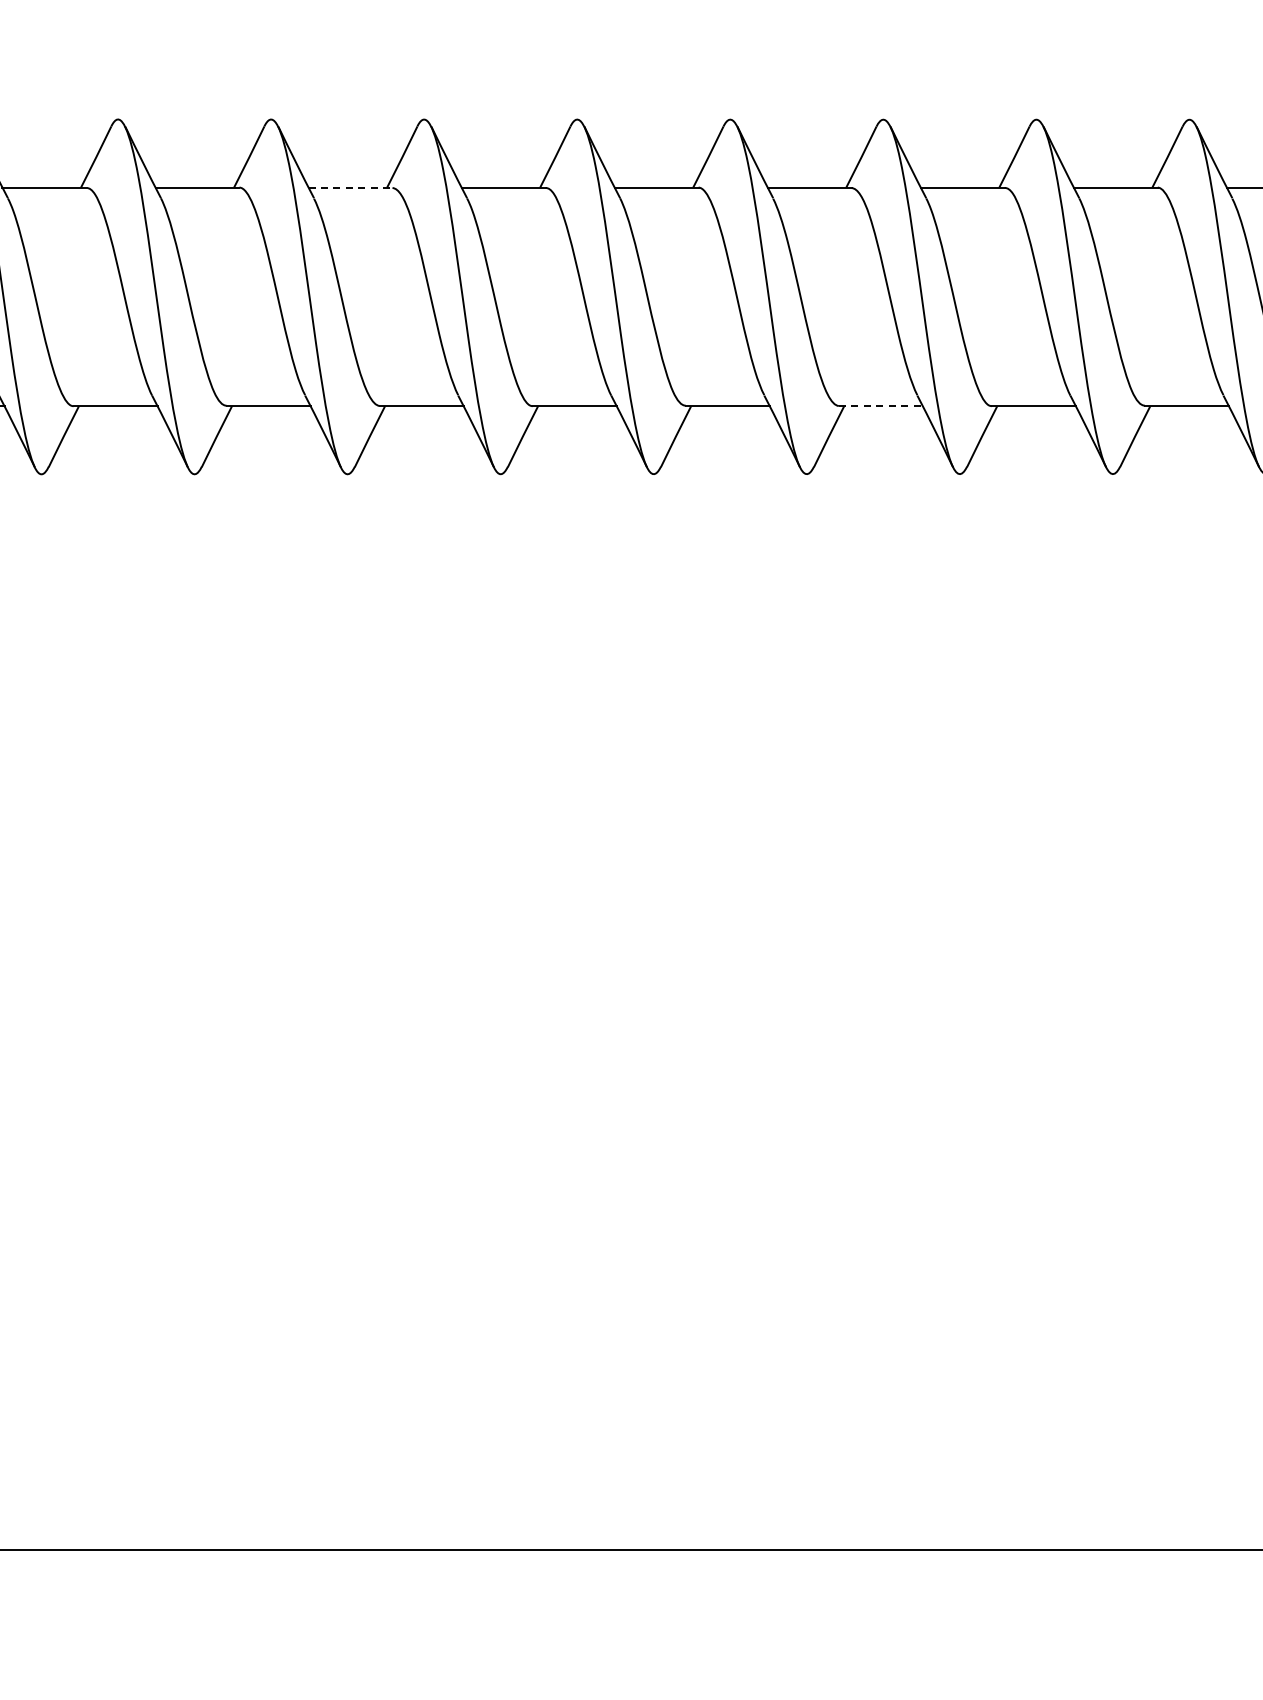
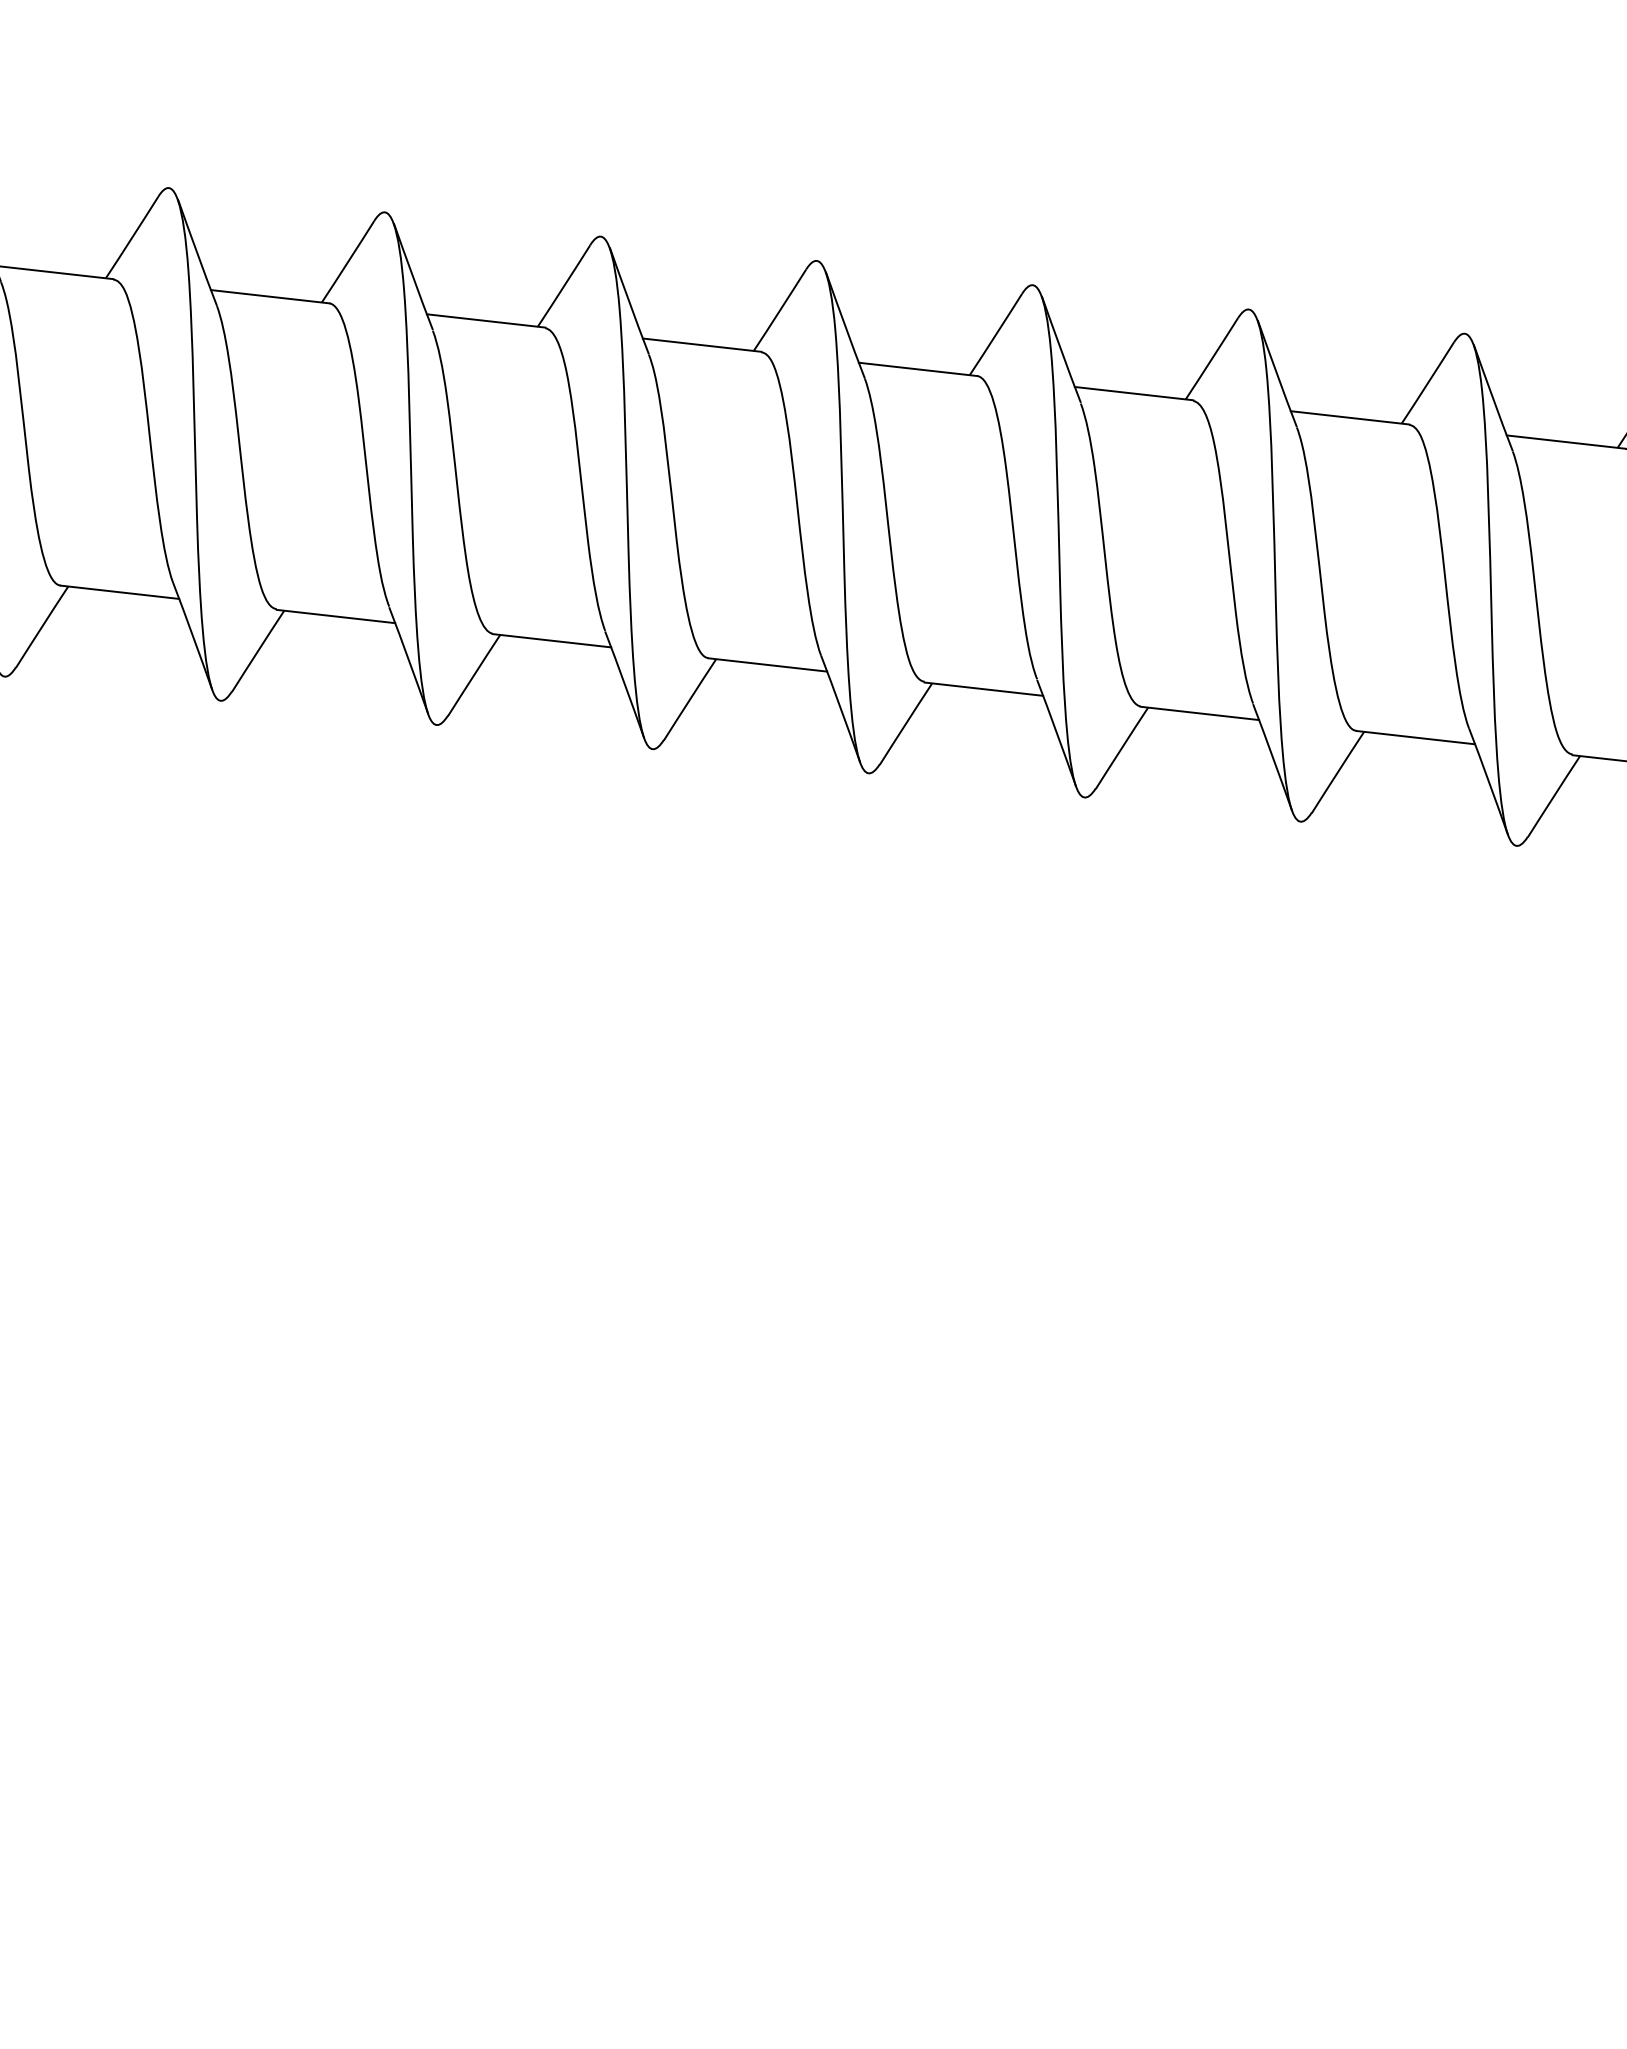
line: (350, 187) -> (486, 320), dashed -> solid
line: (880, 406) -> (1199, 713), dashed -> solid

